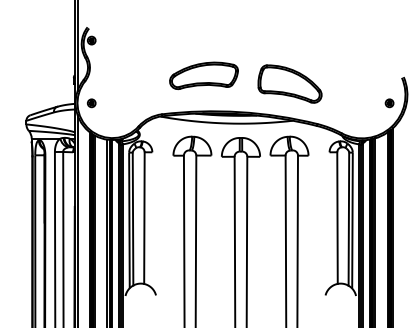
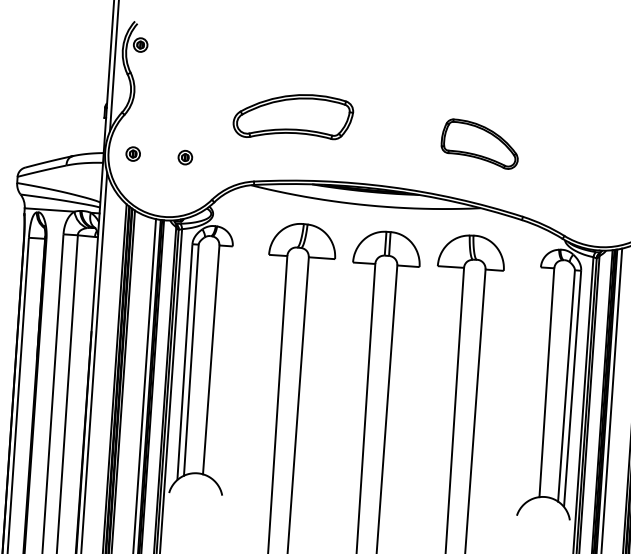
part: (203, 75) -> (292, 116), moved
part: (289, 83) -> (479, 143), size x0.7
part: (121, 103) -> (184, 157), added

